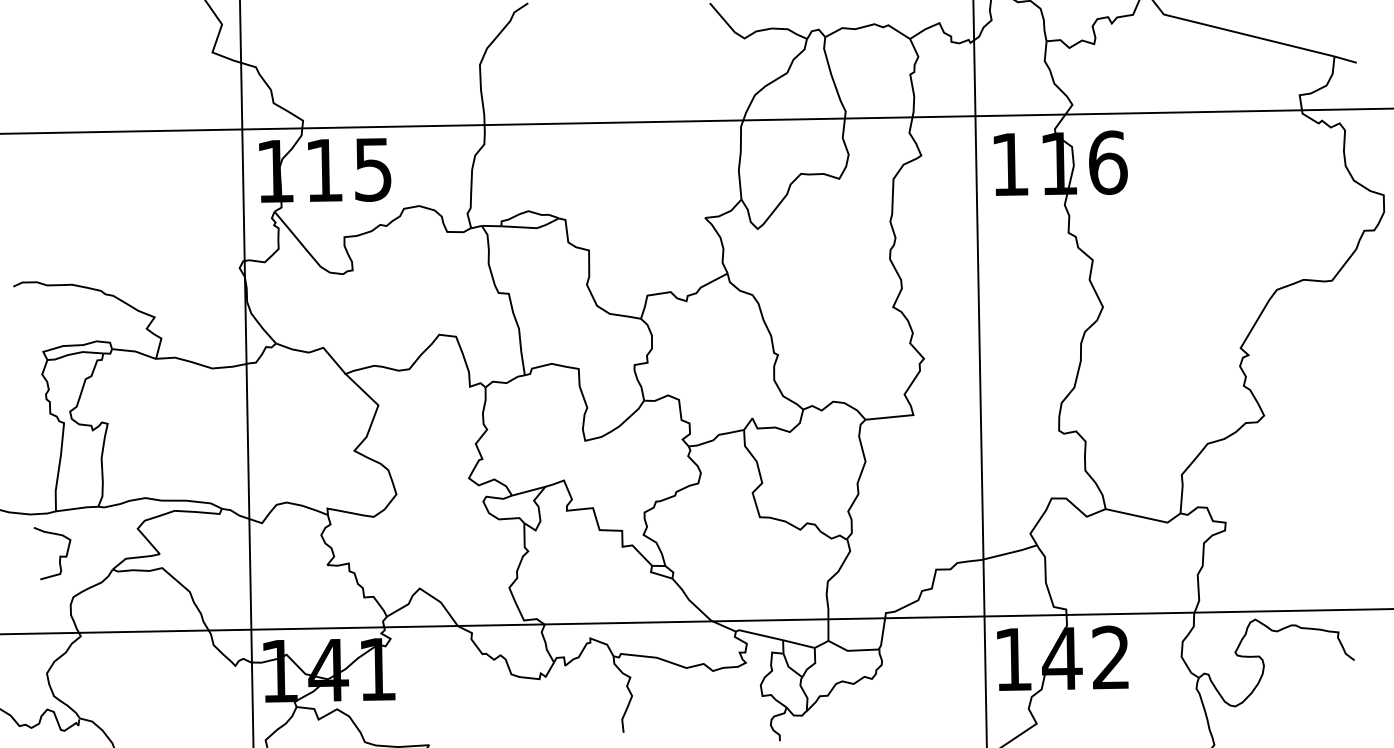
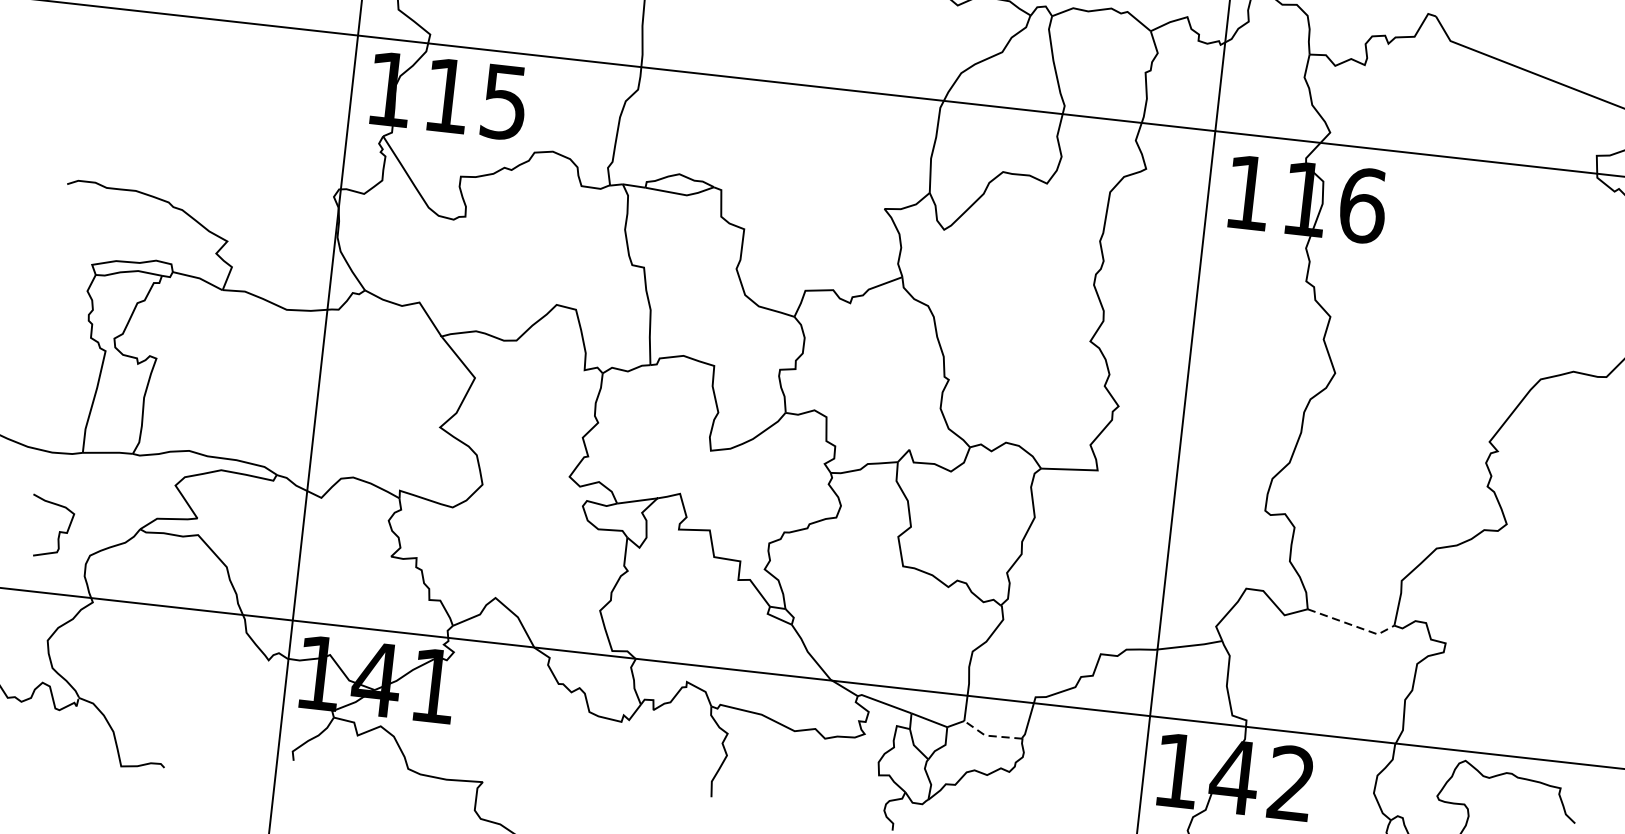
line: (1145, 517) -> (1352, 625), solid -> dashed
curve: (59, 555) -> (59, 530), moved
line: (851, 650) -> (989, 735), solid -> dashed

